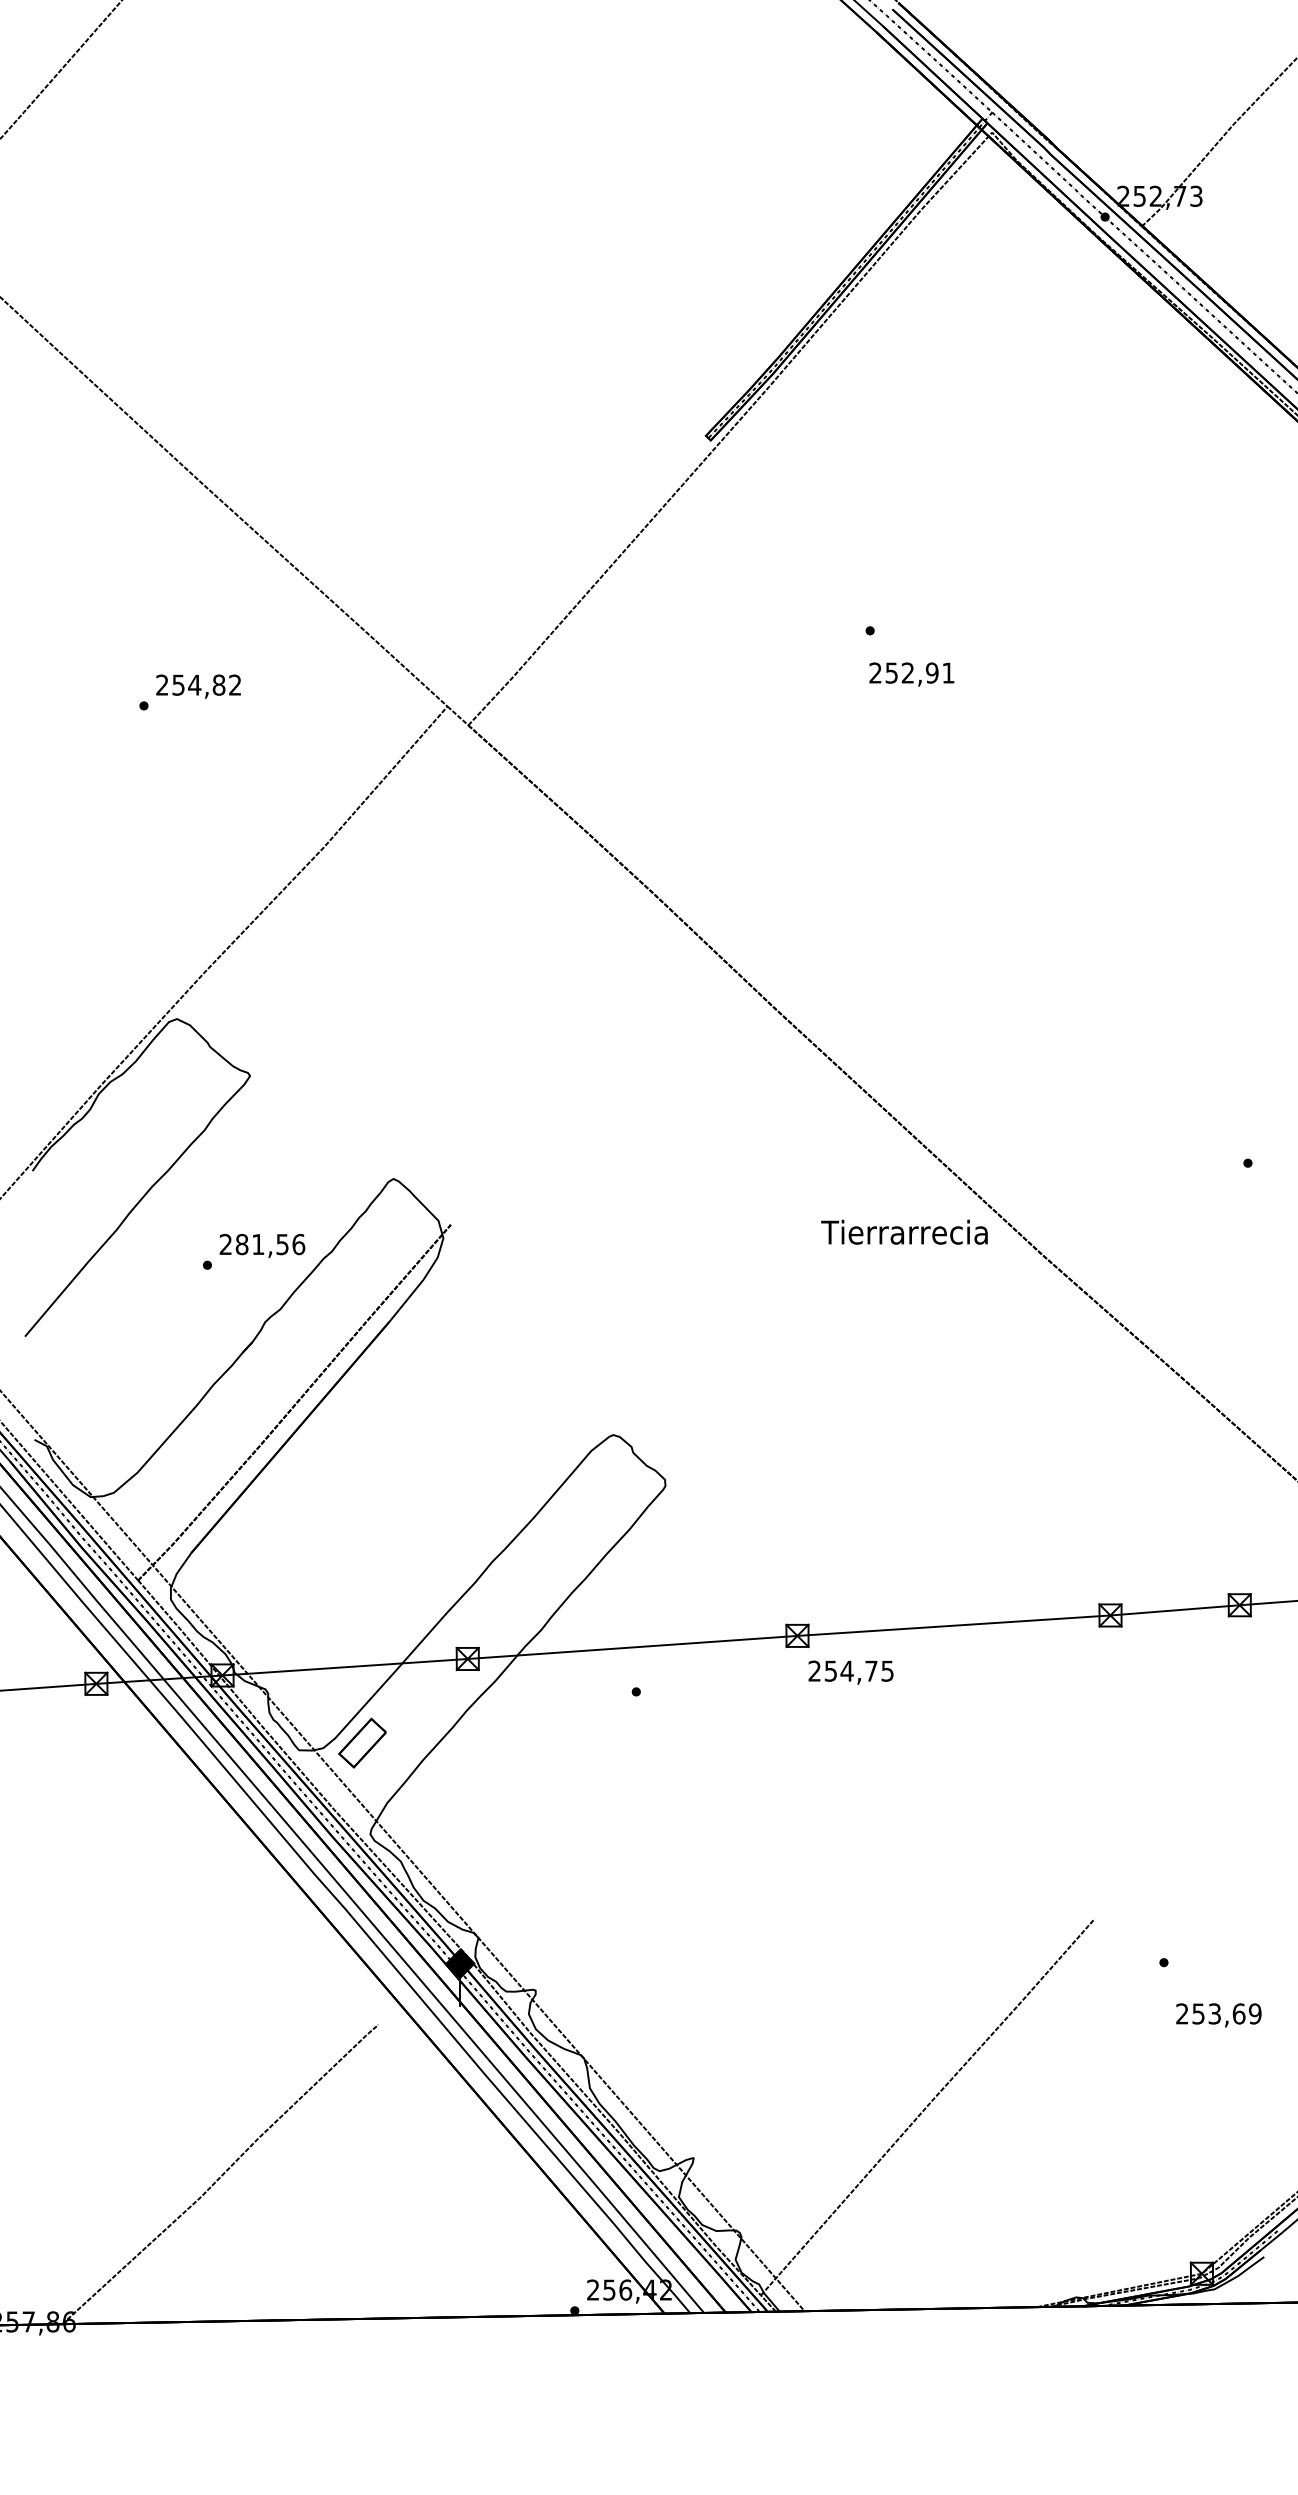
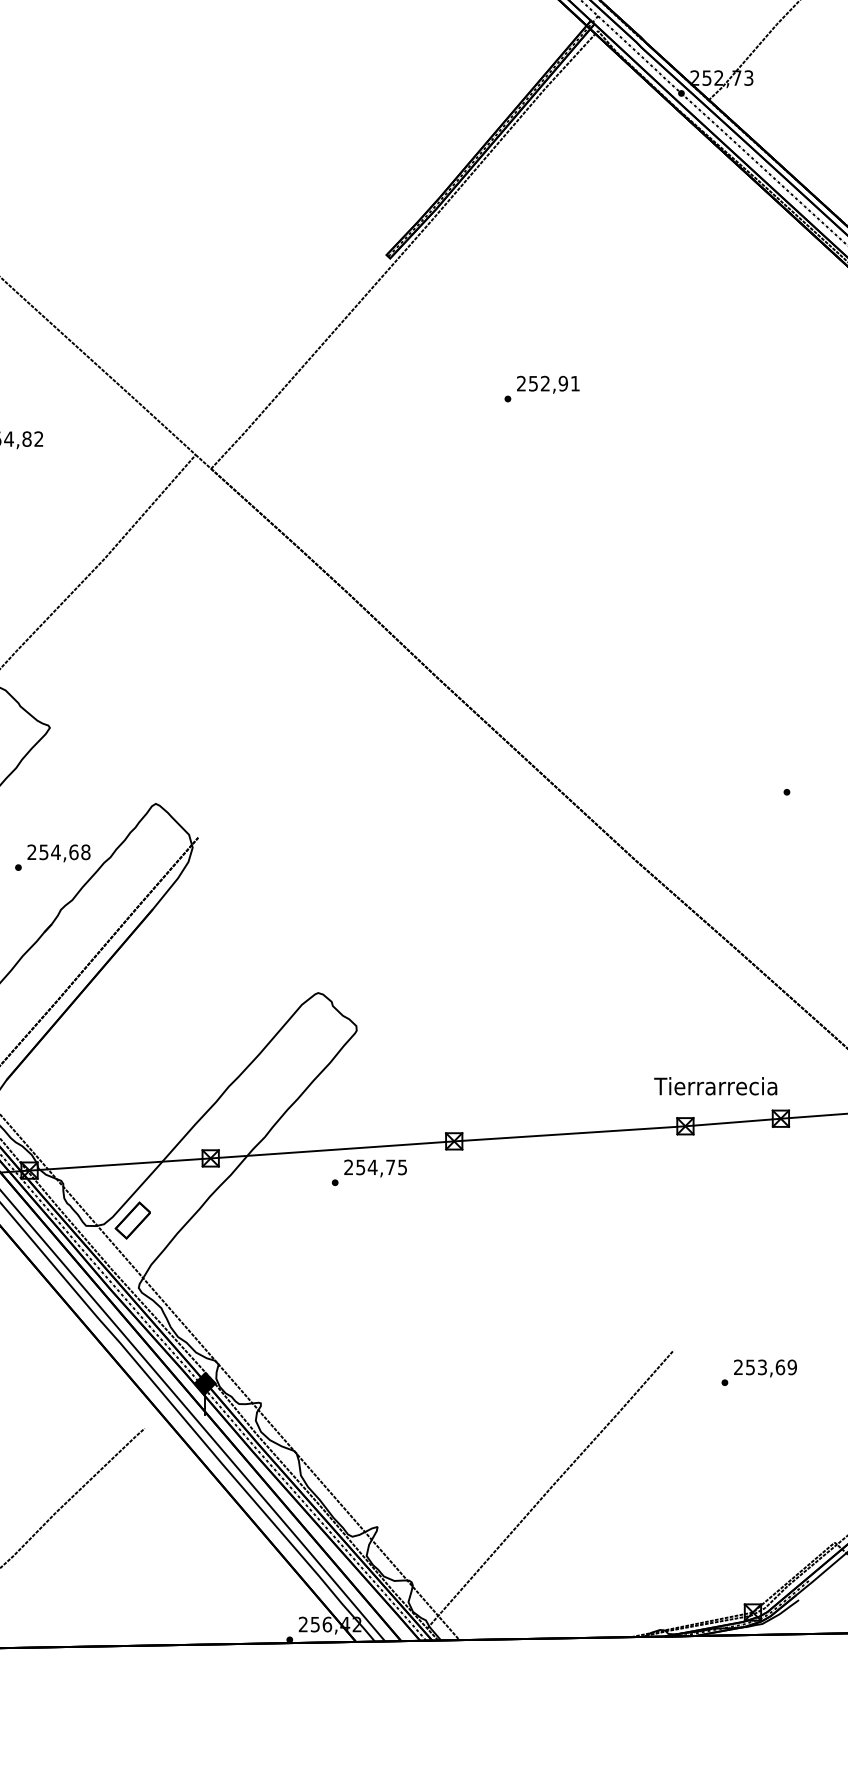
text: (911, 674) -> (548, 384), moved
text: (904, 1231) -> (715, 1085), moved
text: (270, 1244) -> (64, 852), 281,56 -> 254,68
text: (850, 1672) -> (375, 1168), moved
text: (1218, 2015) -> (765, 1368), moved

